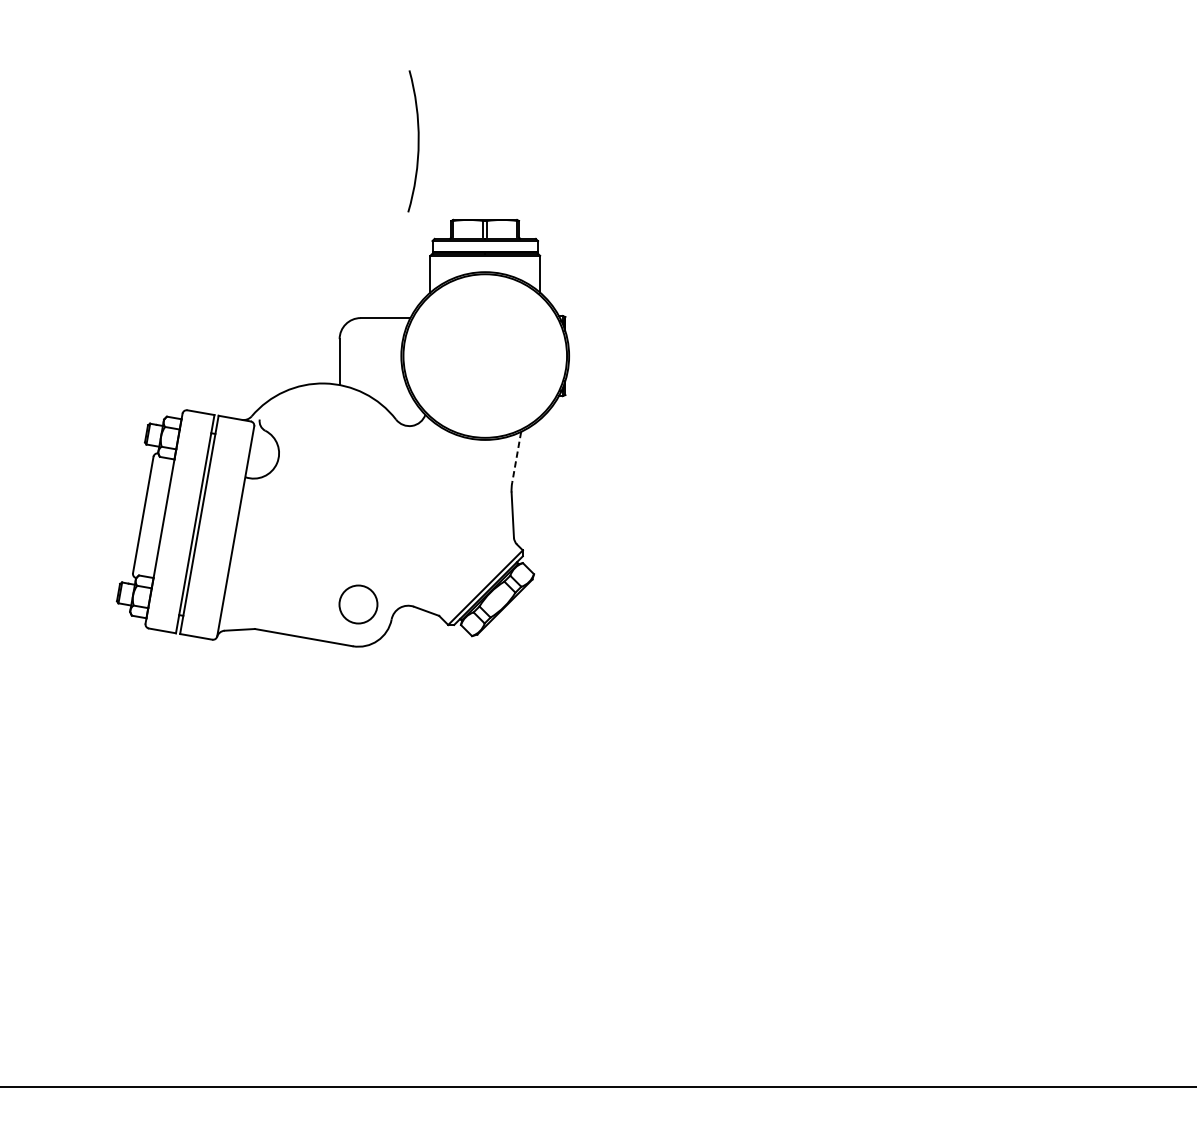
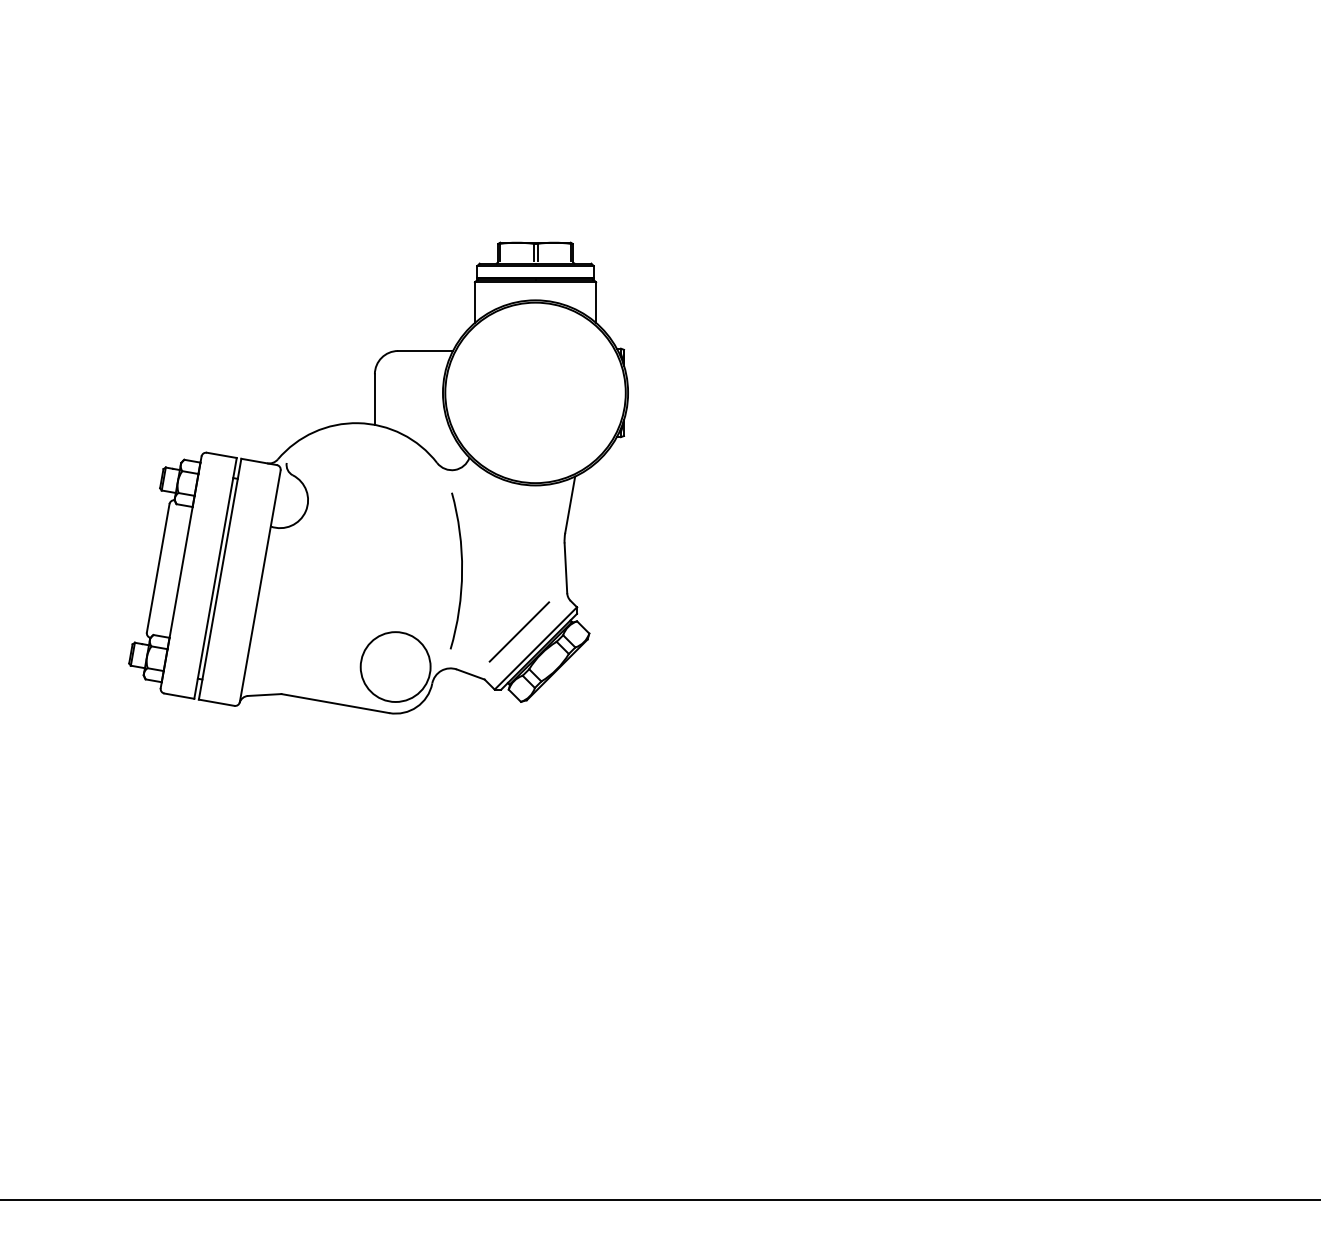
arc: (418, 140) -> (461, 570), moved
line: (516, 457) -> (570, 504), dashed -> solid
line: (470, 572) -> (519, 631), added
circle: (358, 604) -> (395, 666), size x1.67

